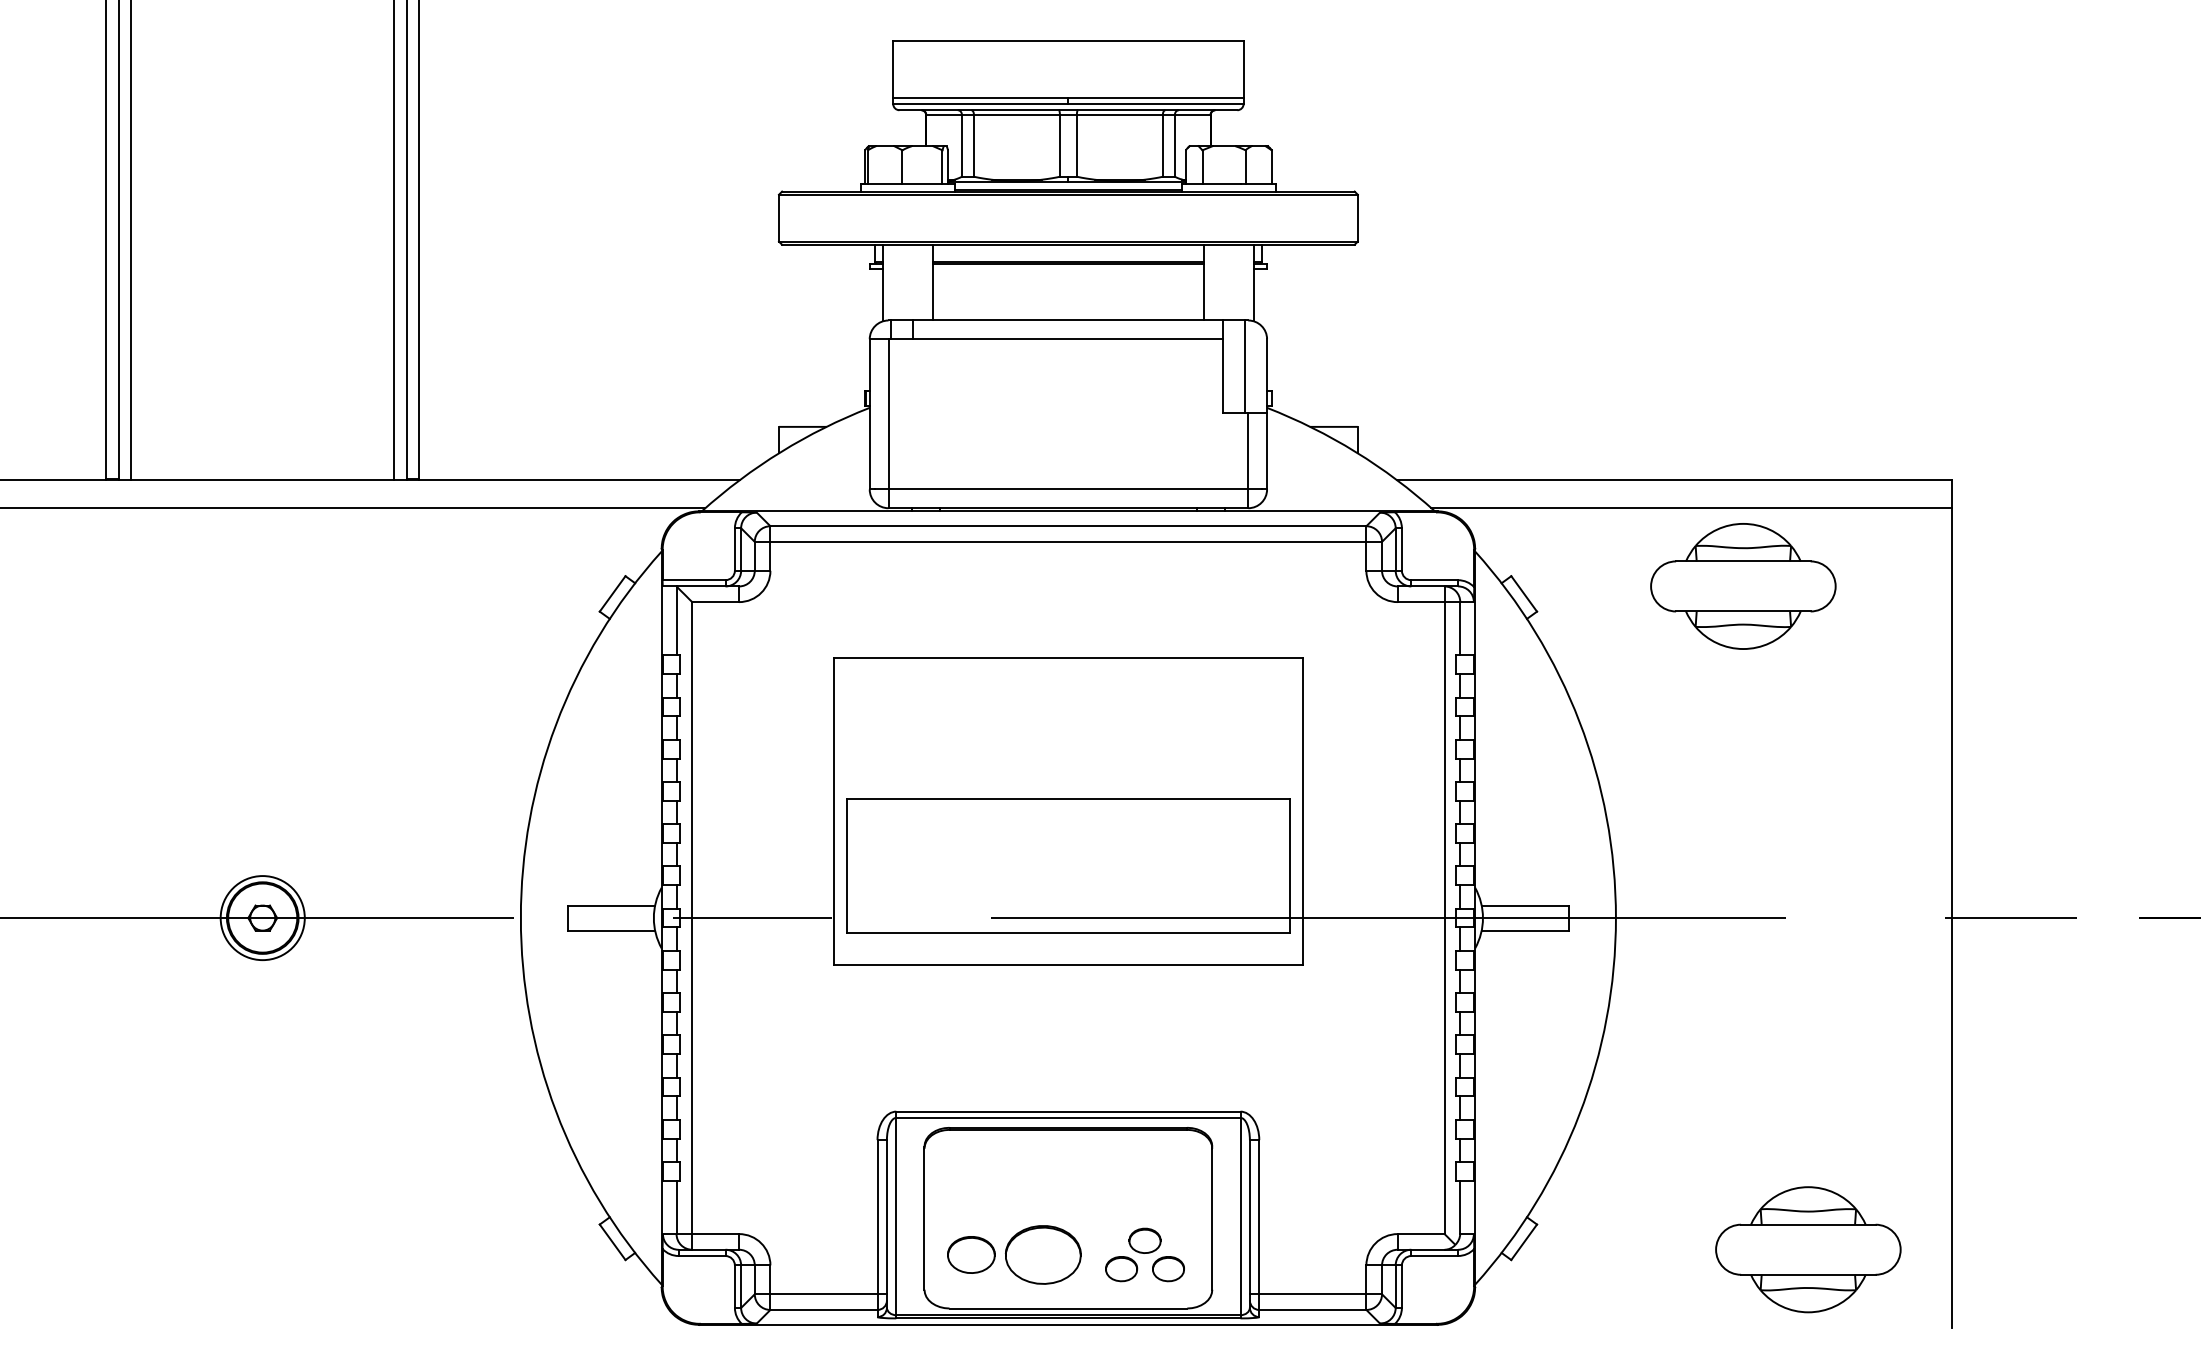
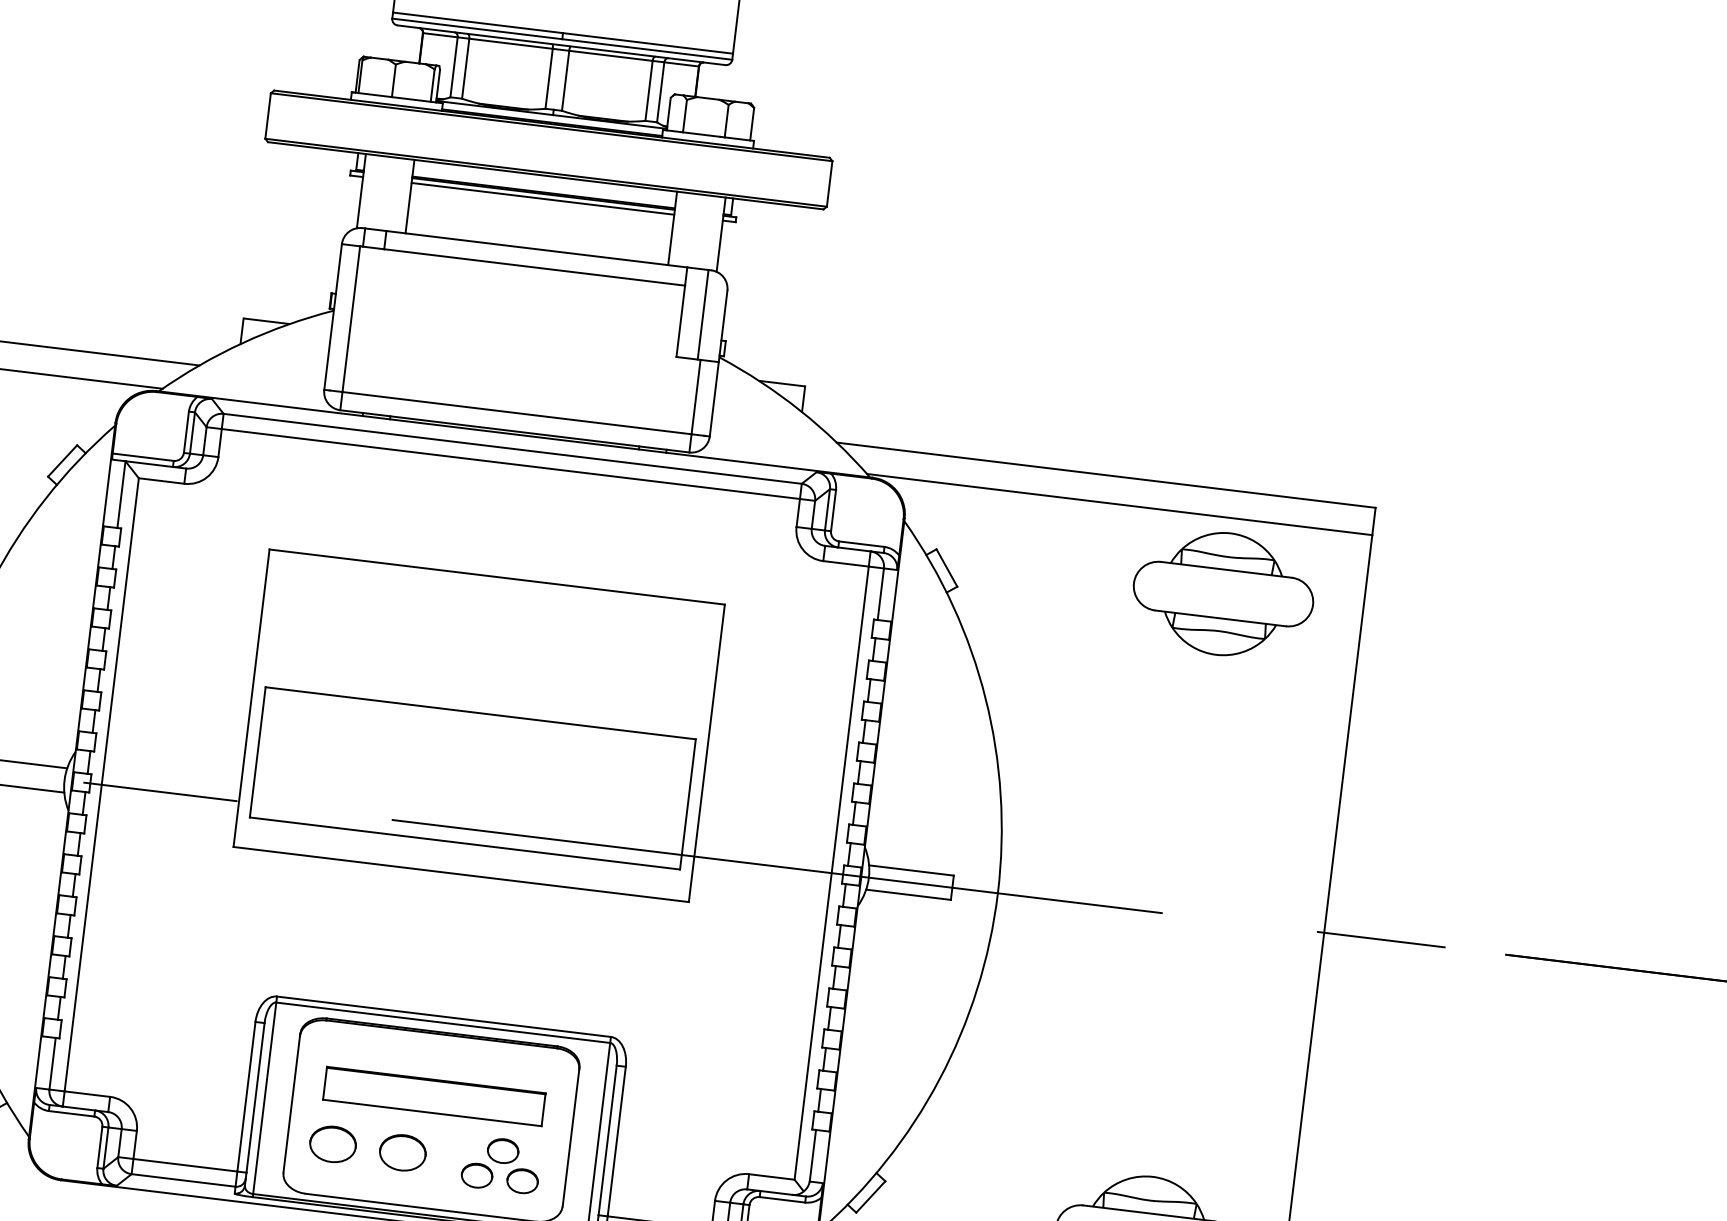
line: (1068, 268) -> (543, 198), added
part: (1743, 586) -> (1223, 594), moved
part: (1068, 1193) -> (434, 1096), added
part: (1043, 1254) -> (403, 1152), size x0.62

